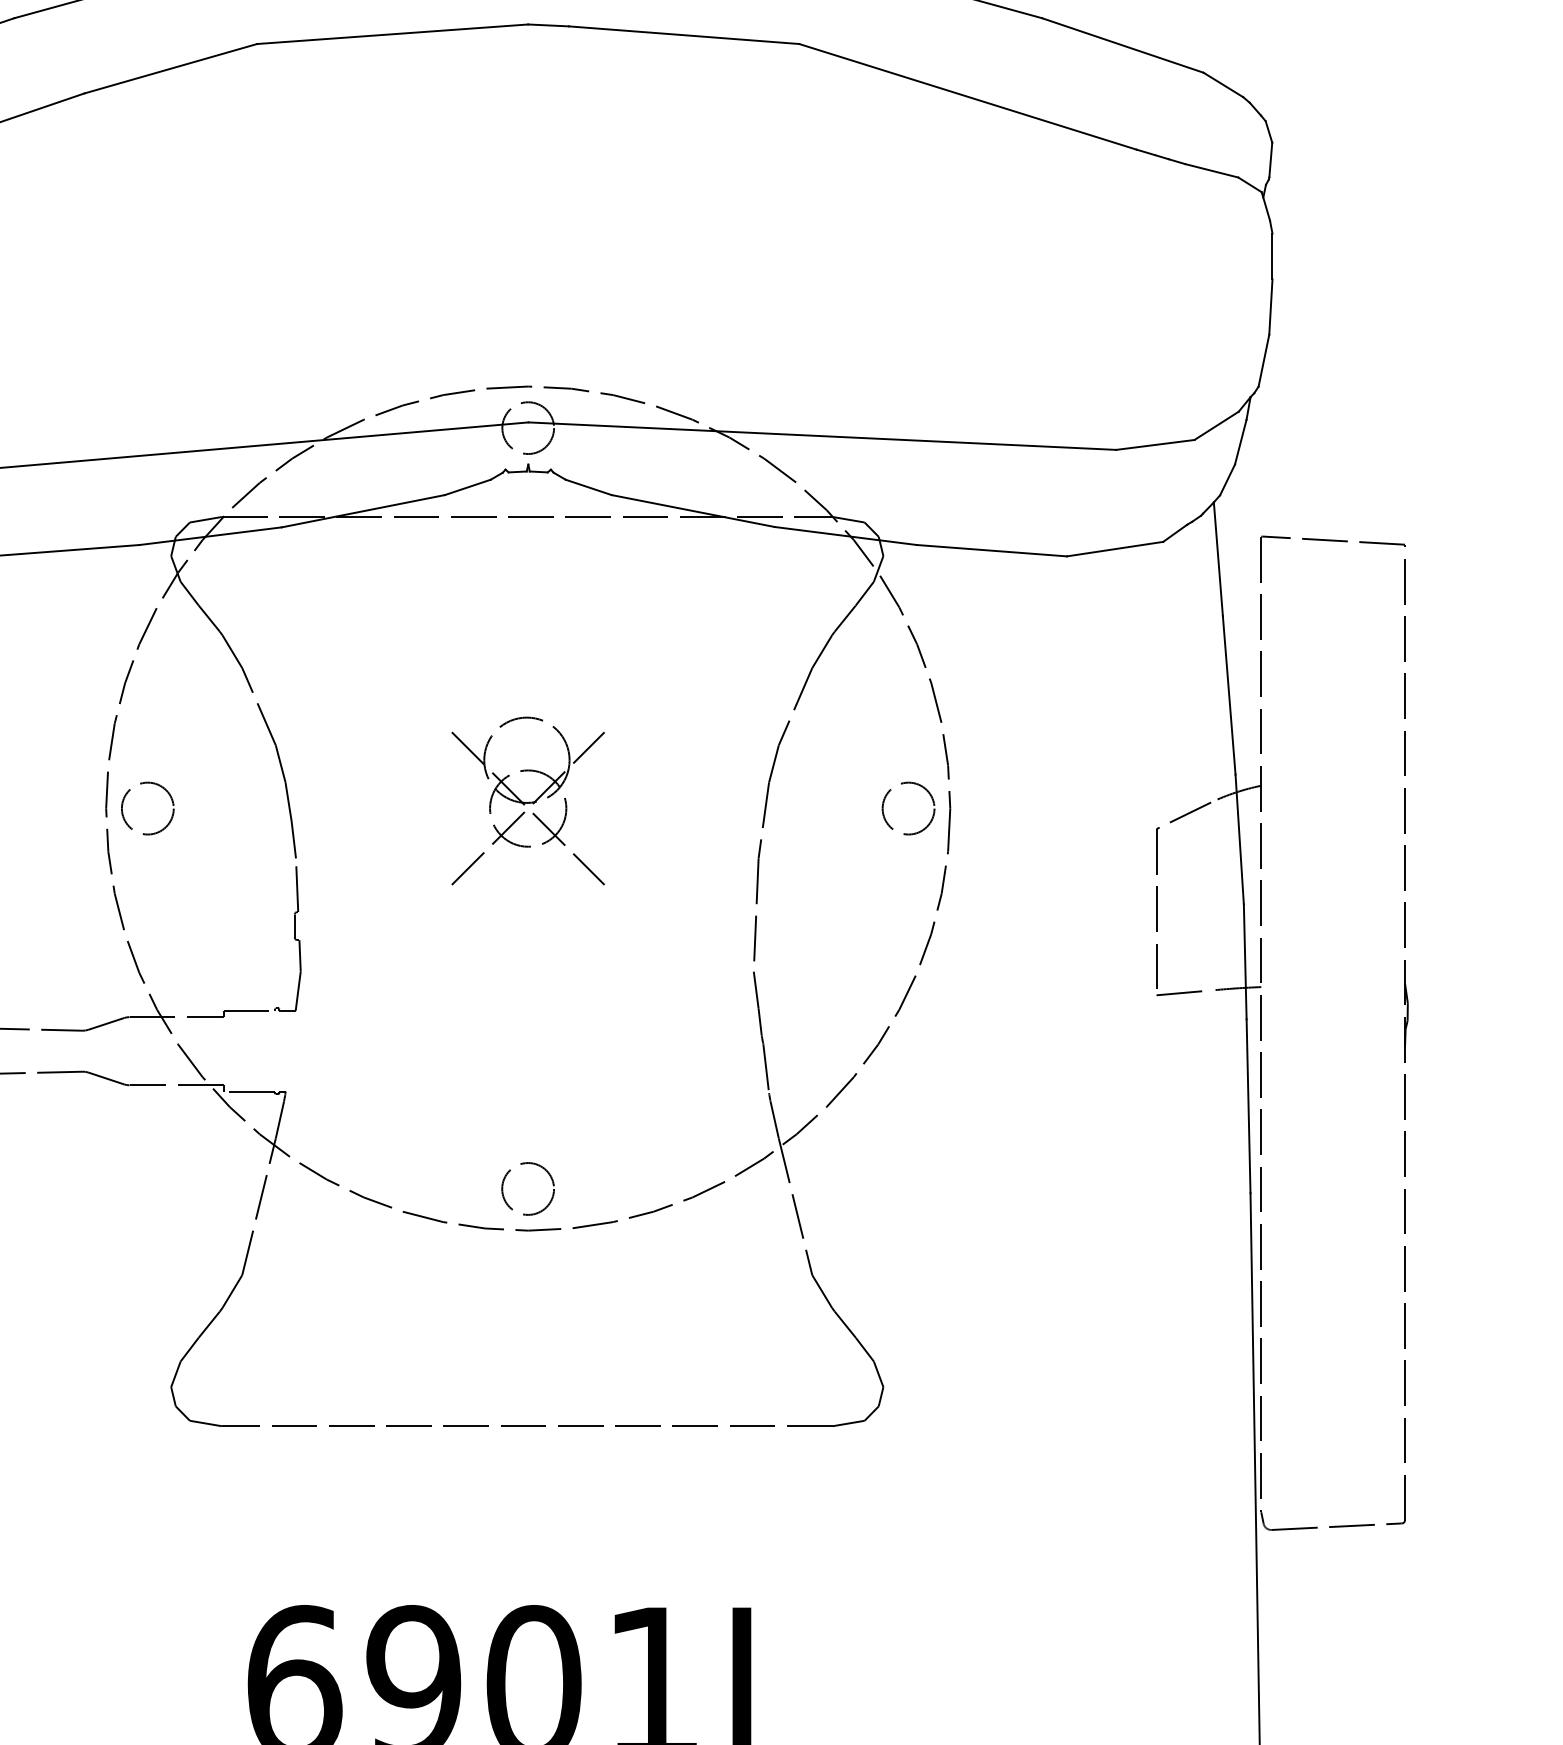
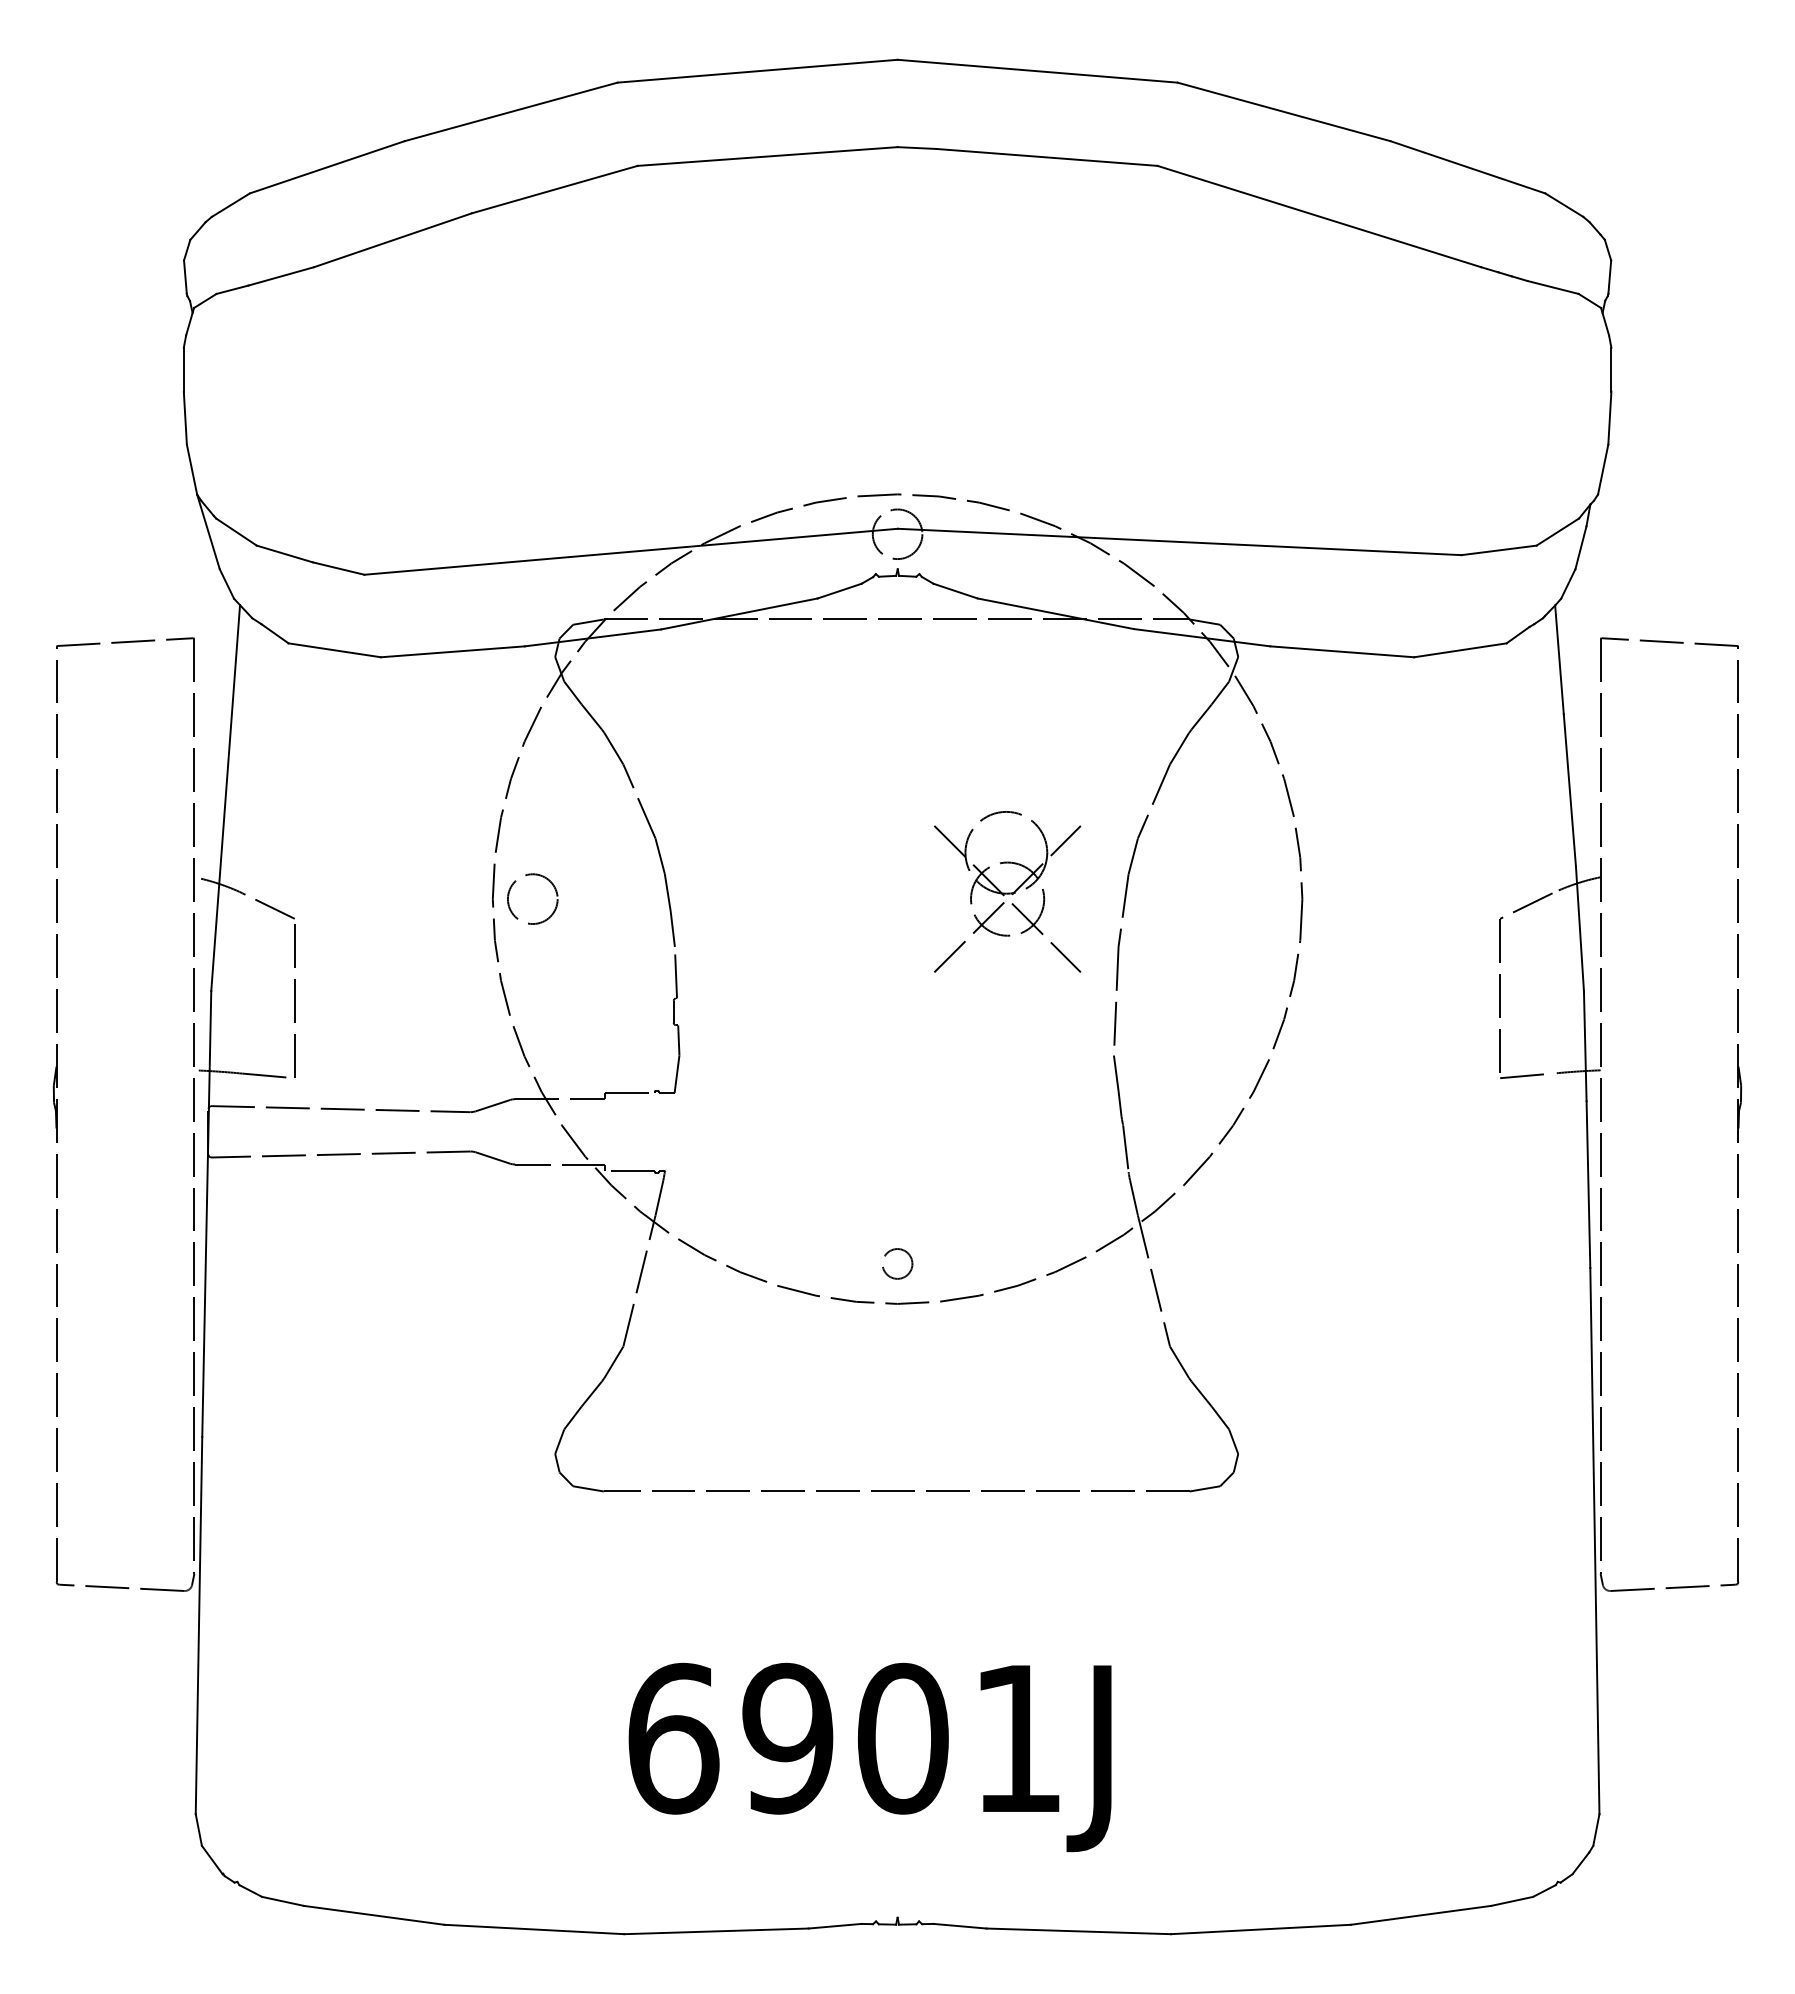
part: (528, 800) -> (1007, 891), moved
circle: (908, 807) -> (1262, 898), removed
circle: (528, 1188) -> (897, 1263), size x0.6

